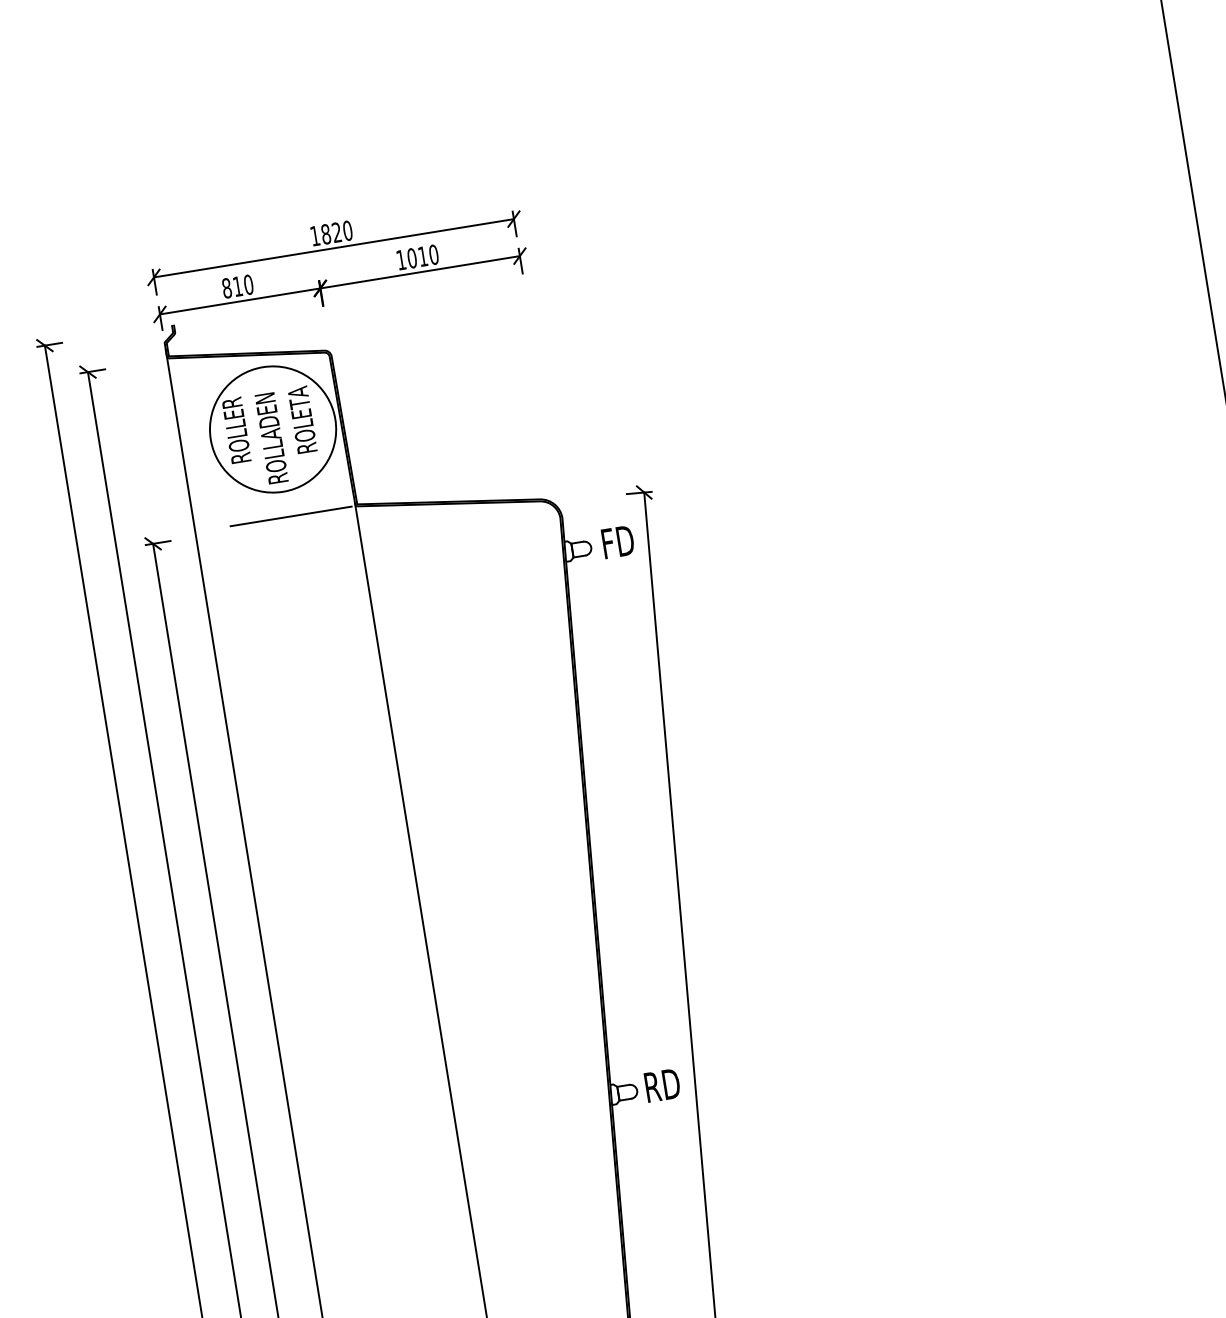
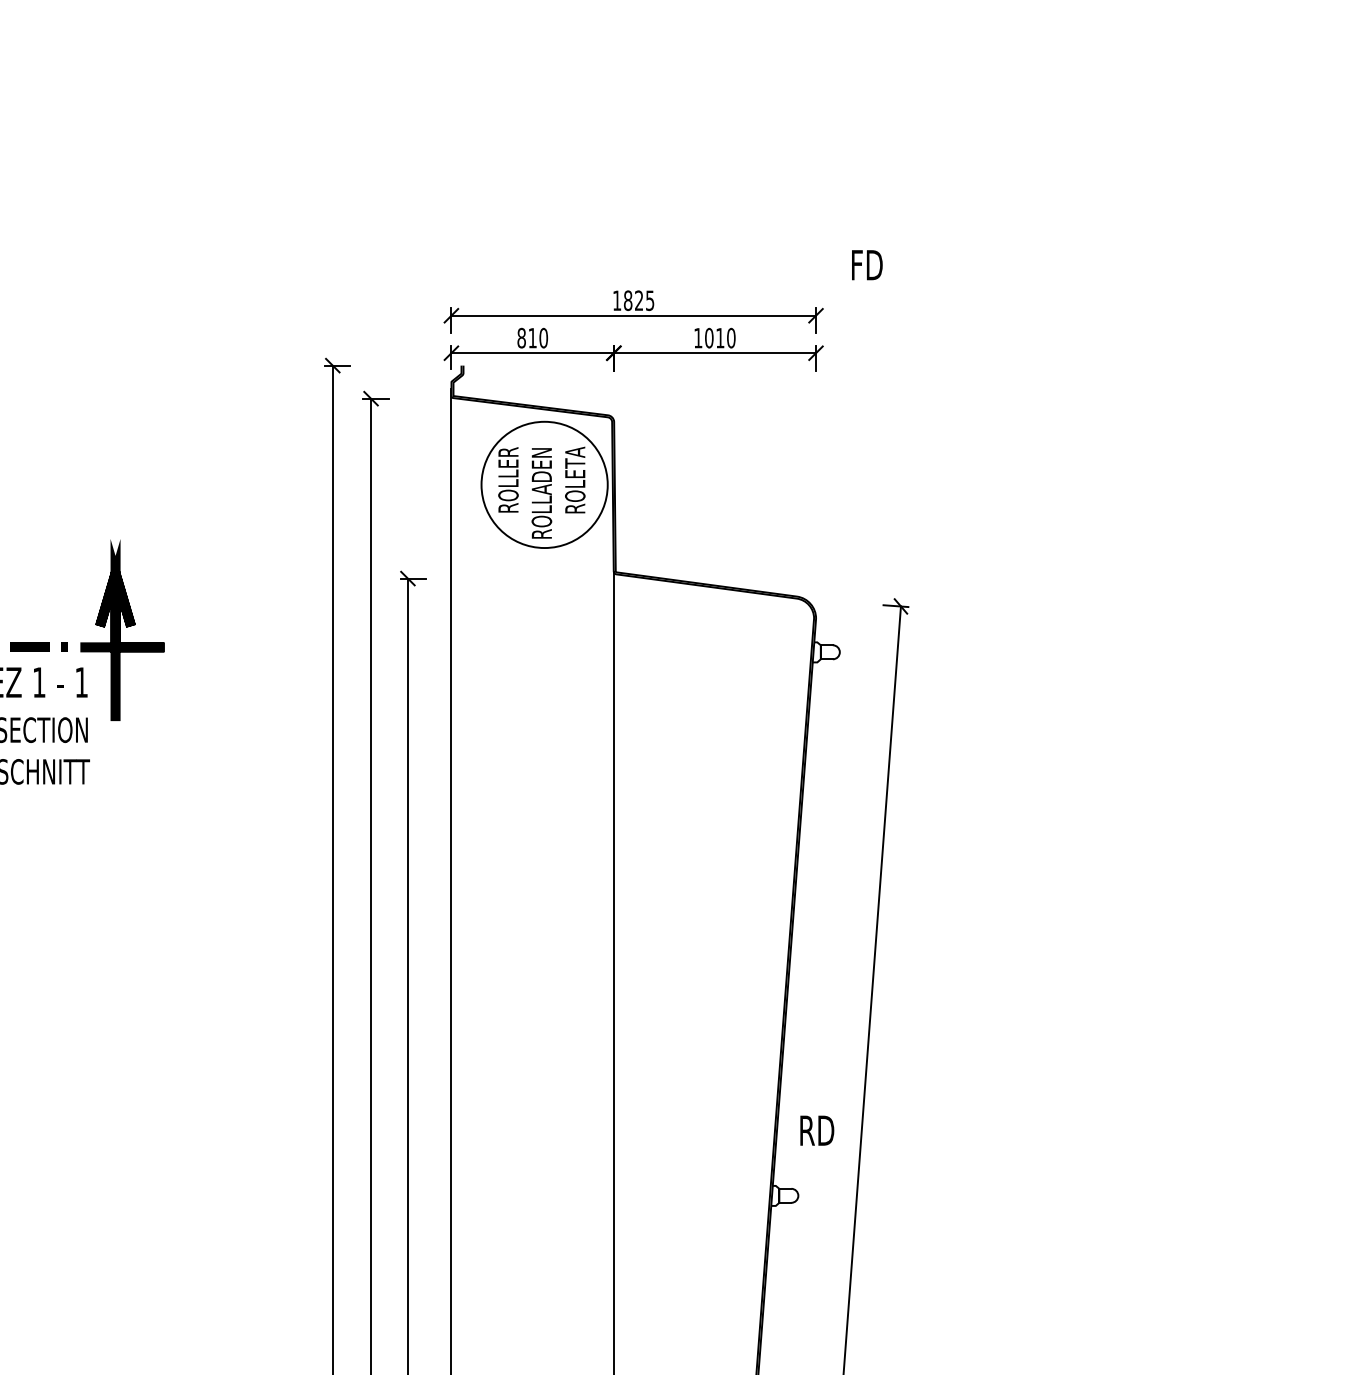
text: (347, 230) -> (649, 300), 1820 -> 1825
line: (291, 516) -> (548, 573), removed
text: (618, 542) -> (867, 265), moved
text: (662, 1085) -> (817, 1130), moved

